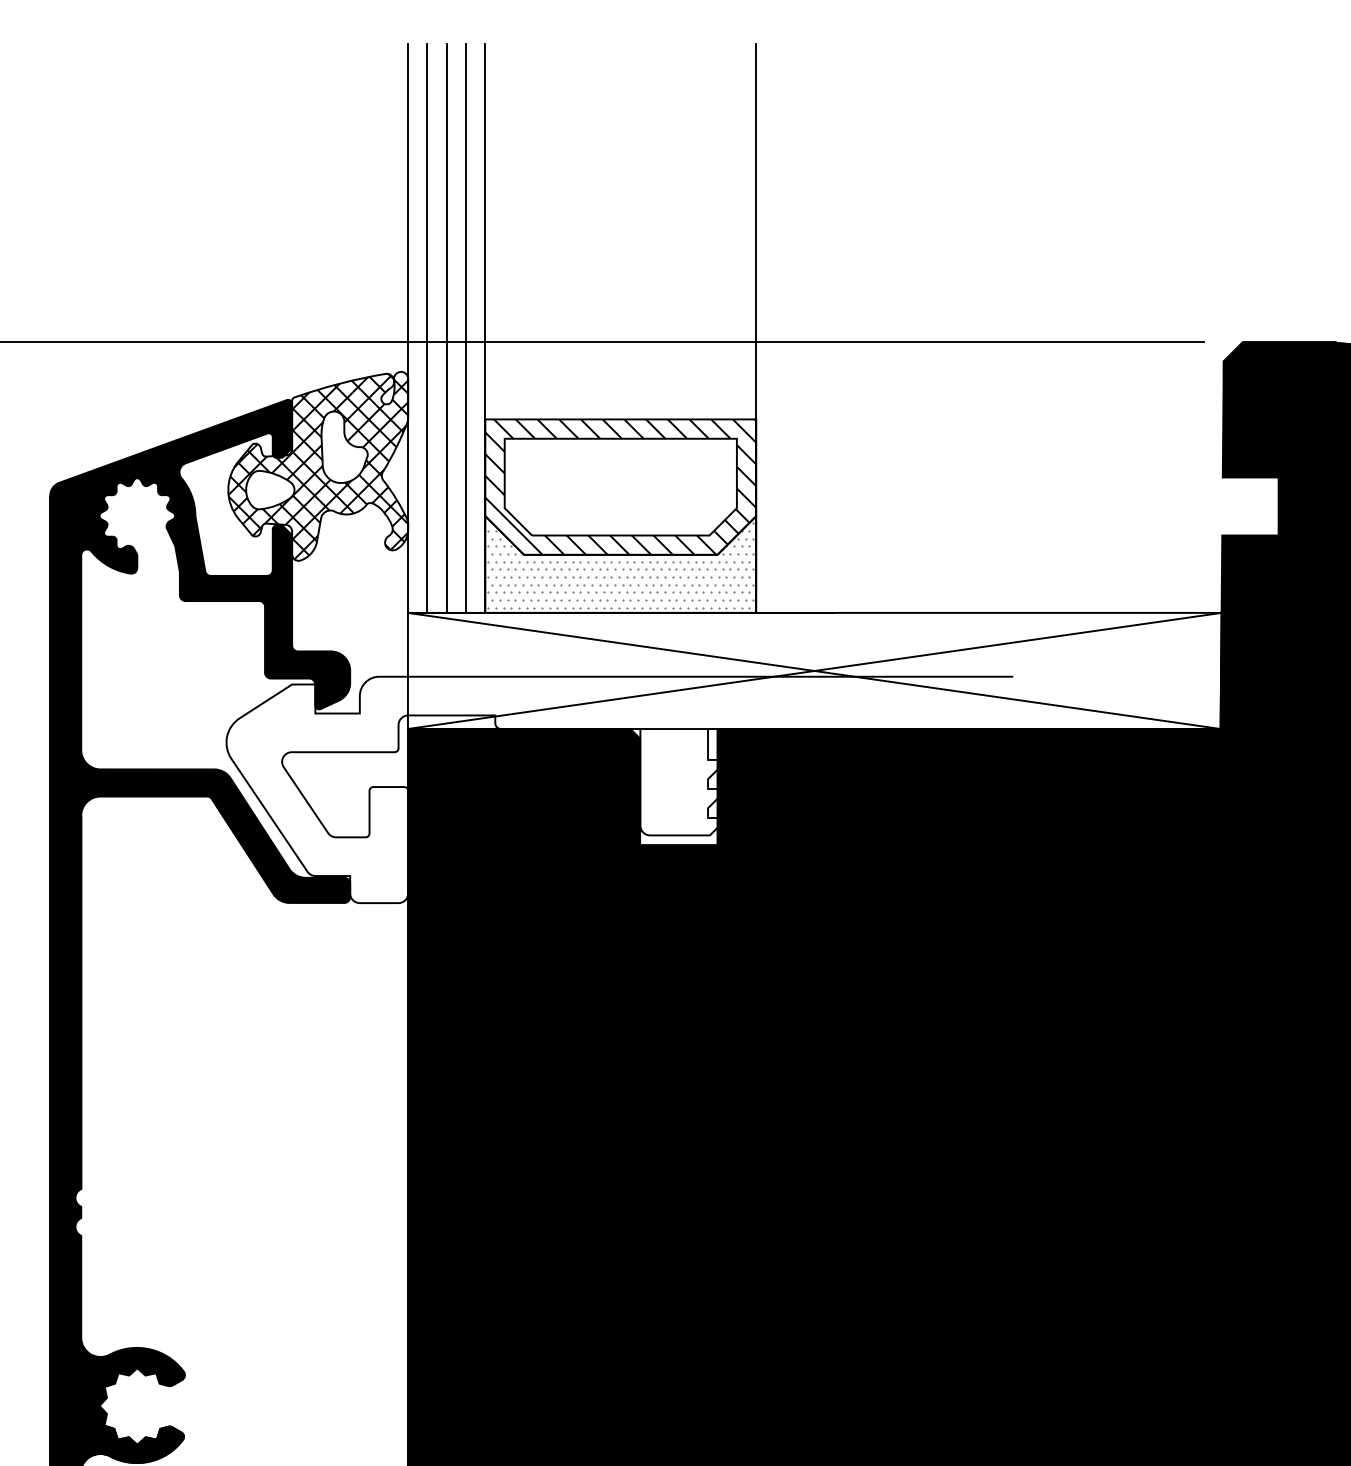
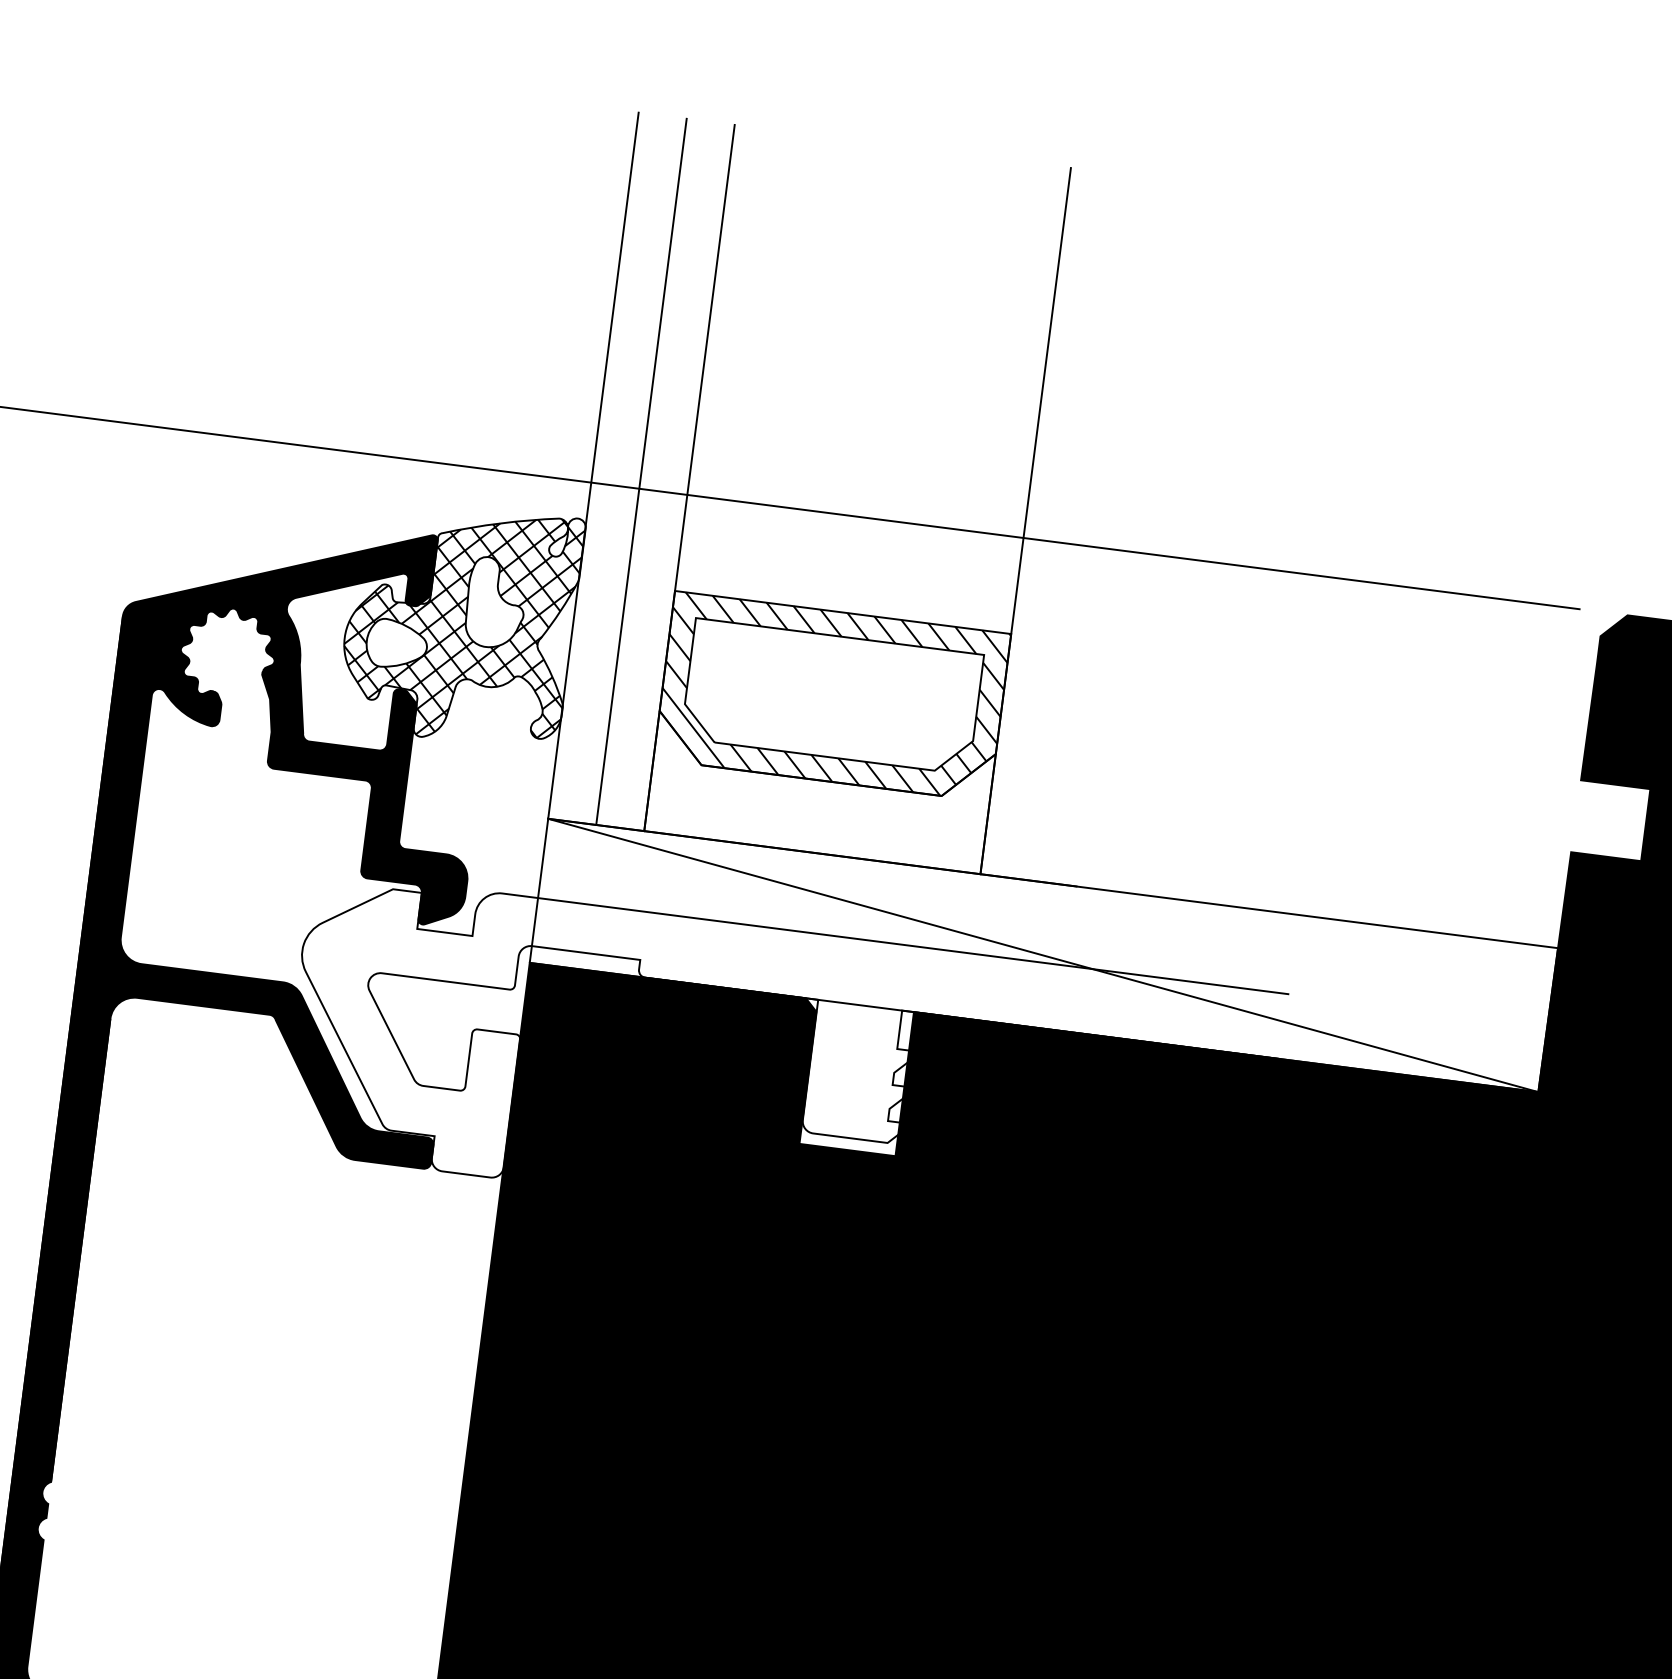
line: (427, 327) -> (617, 467), removed
line: (466, 327) -> (666, 473), removed
hatch: (620, 565) -> (819, 793), removed
line: (814, 670) -> (1043, 954), removed

